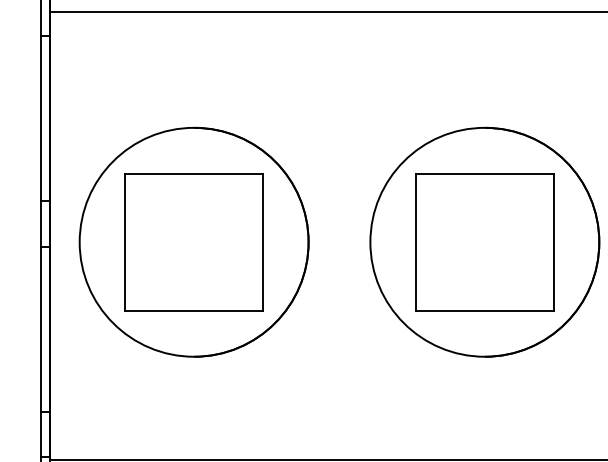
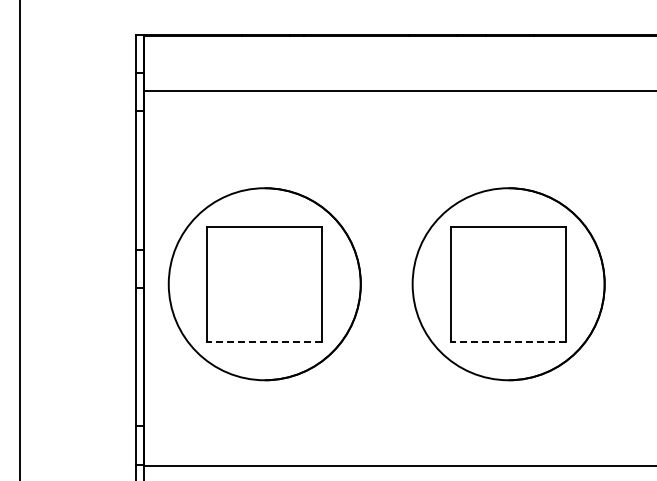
line: (193, 310) -> (264, 341), solid -> dashed
line: (484, 310) -> (508, 341), solid -> dashed

